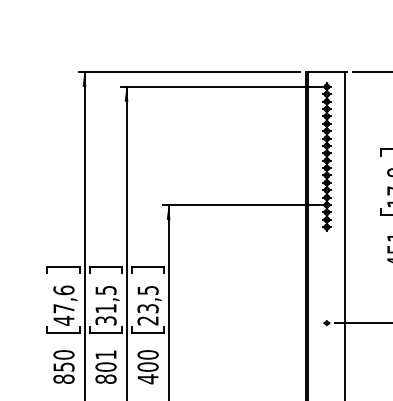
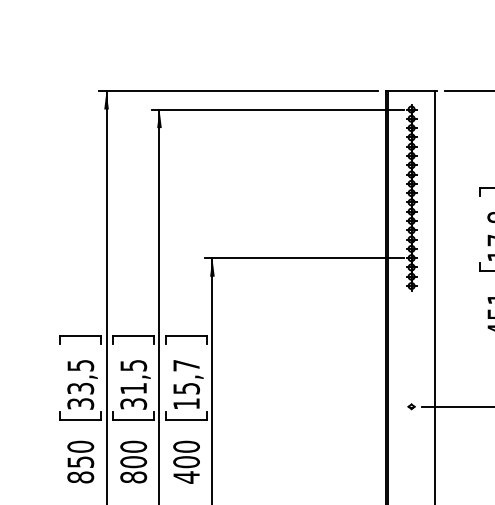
text: (63, 305) -> (80, 384), 47,6 -> 33,5
text: (147, 305) -> (185, 384), 23,5 -> 15,7
text: (105, 354) -> (132, 446), 801 -> 800

